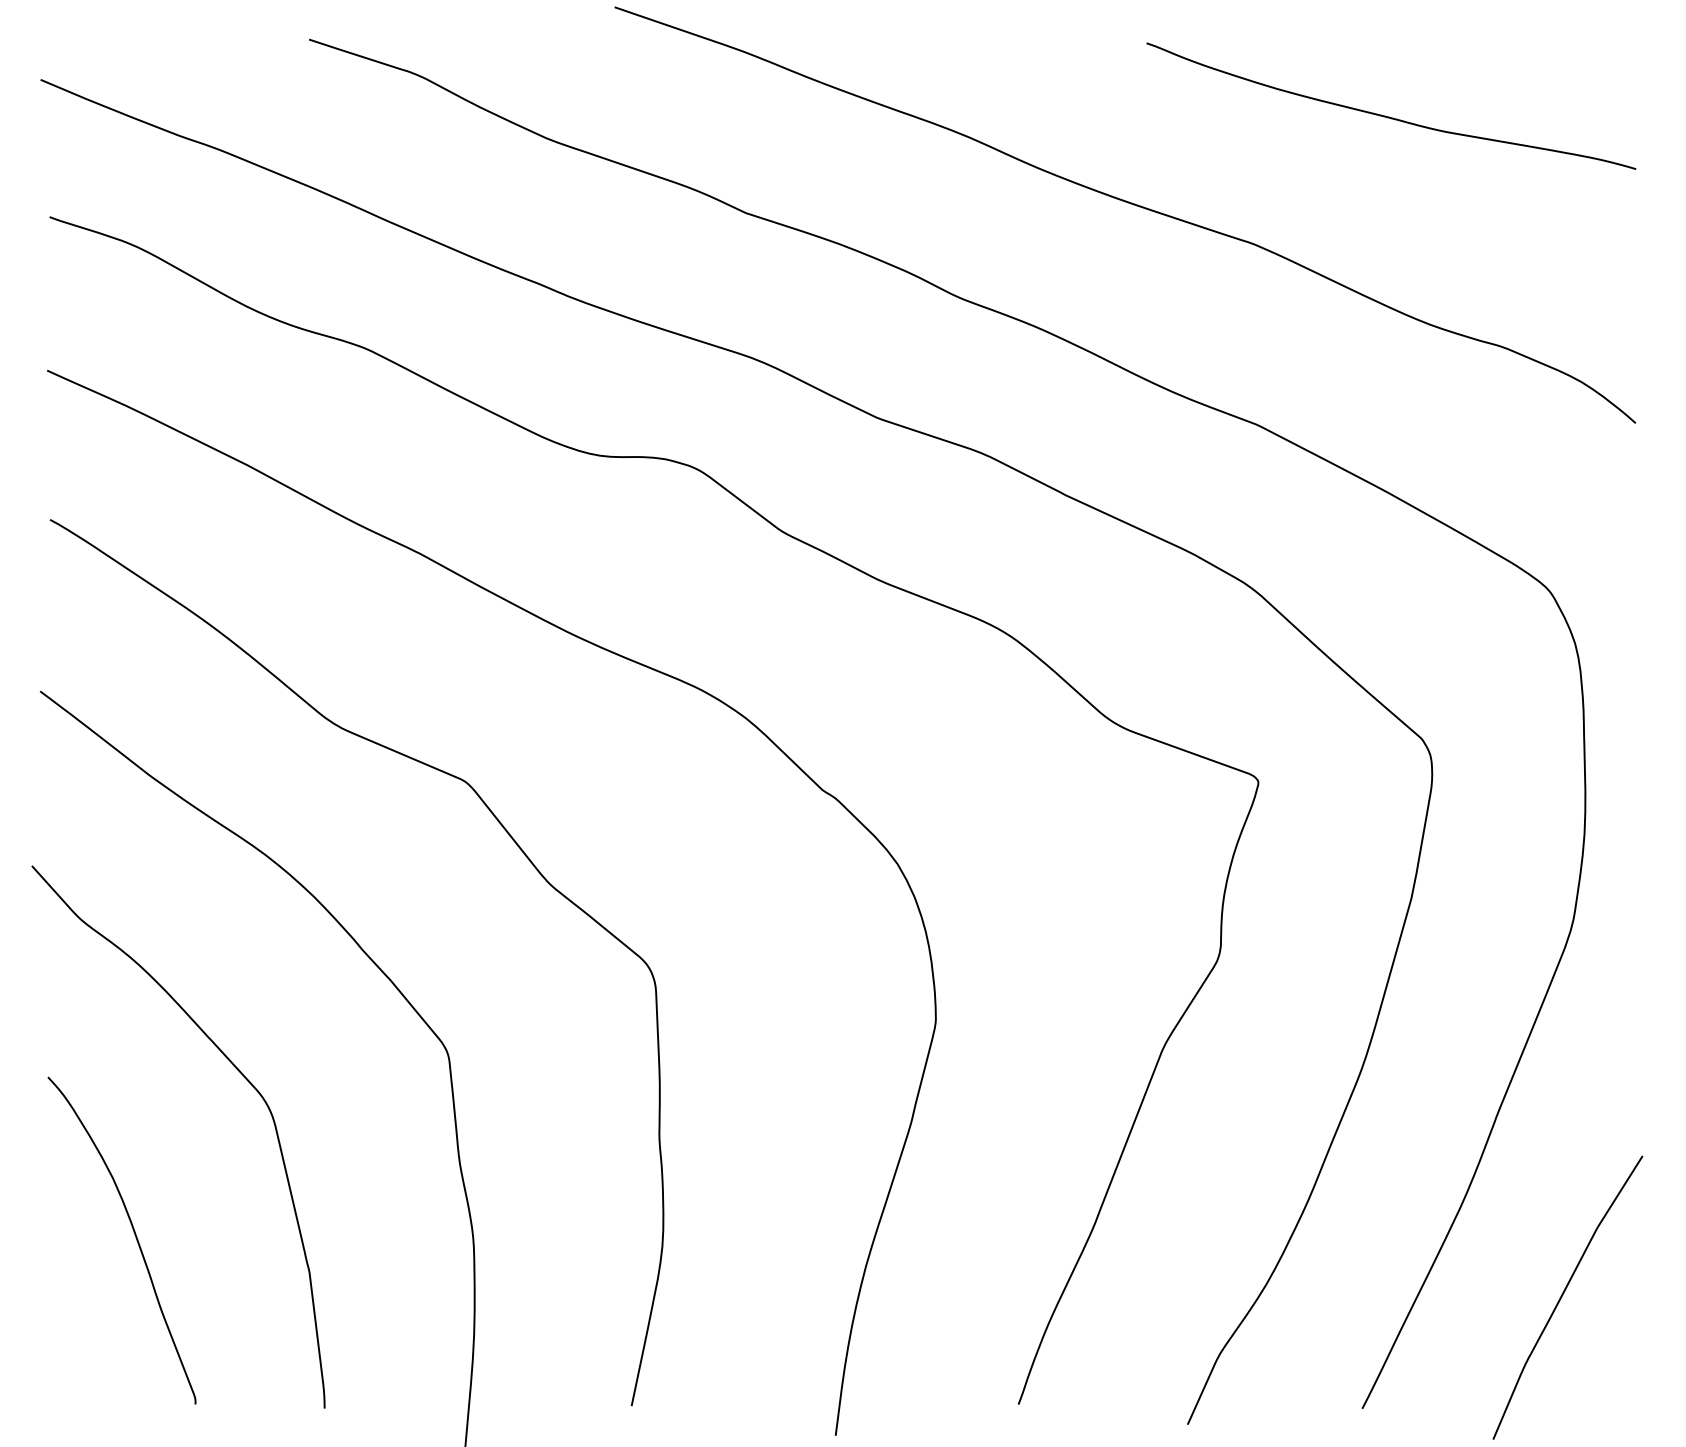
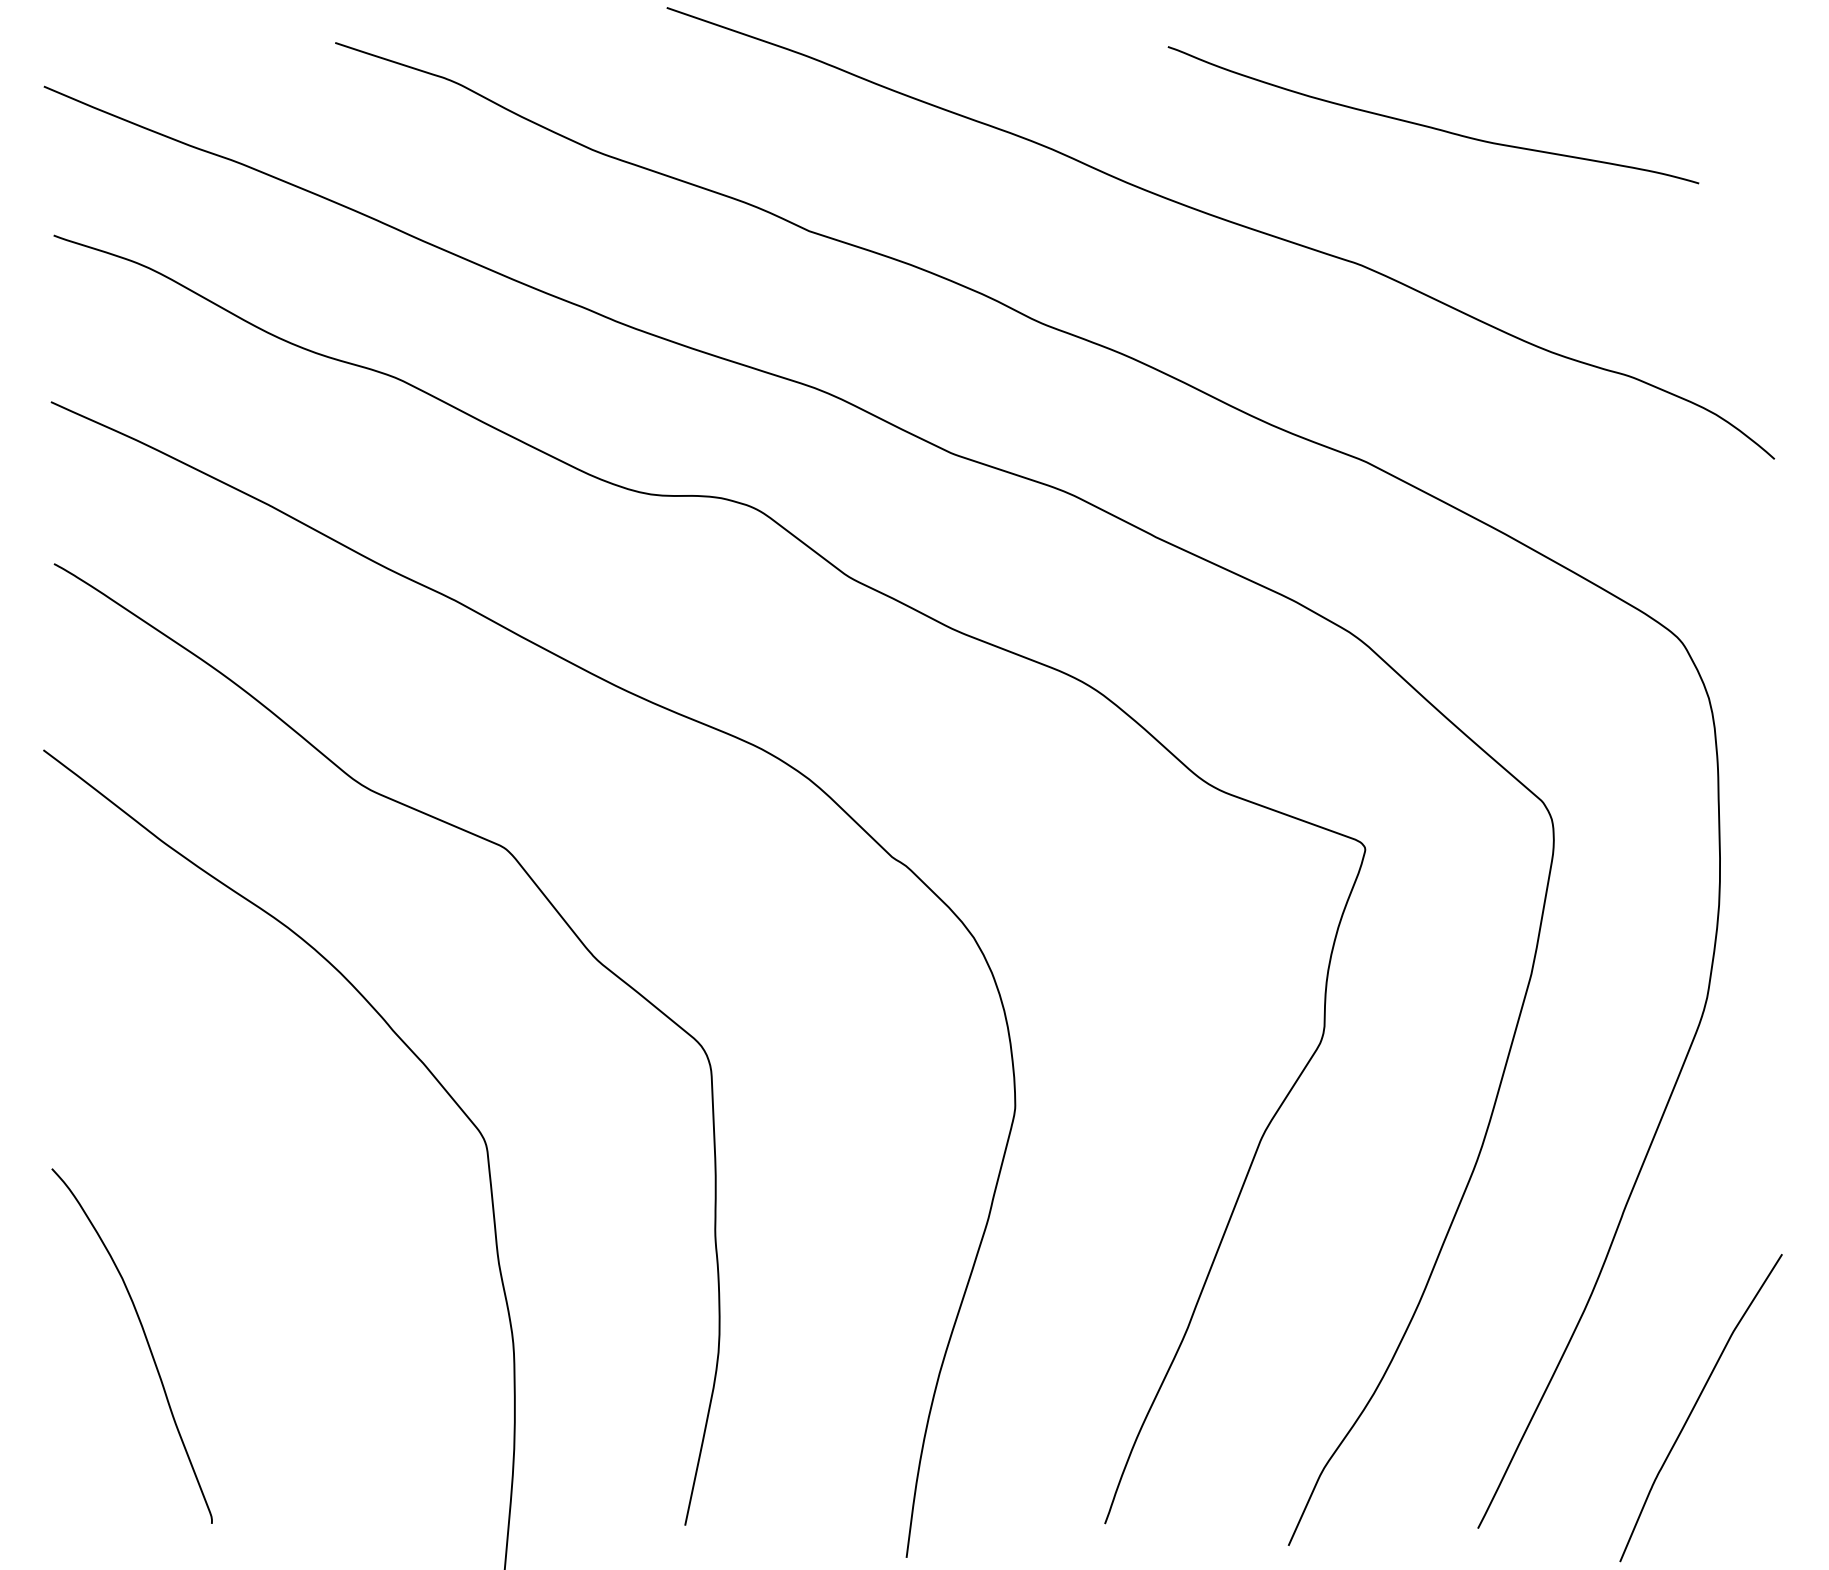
curve: (1389, 116) -> (1431, 126), moved
curve: (244, 1078) -> (265, 1170), removed

